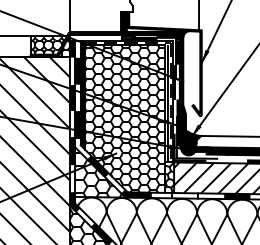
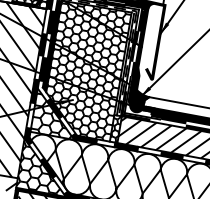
fill: (226, 156) -> (168, 118), added
fill: (184, 195) -> (126, 146), added

